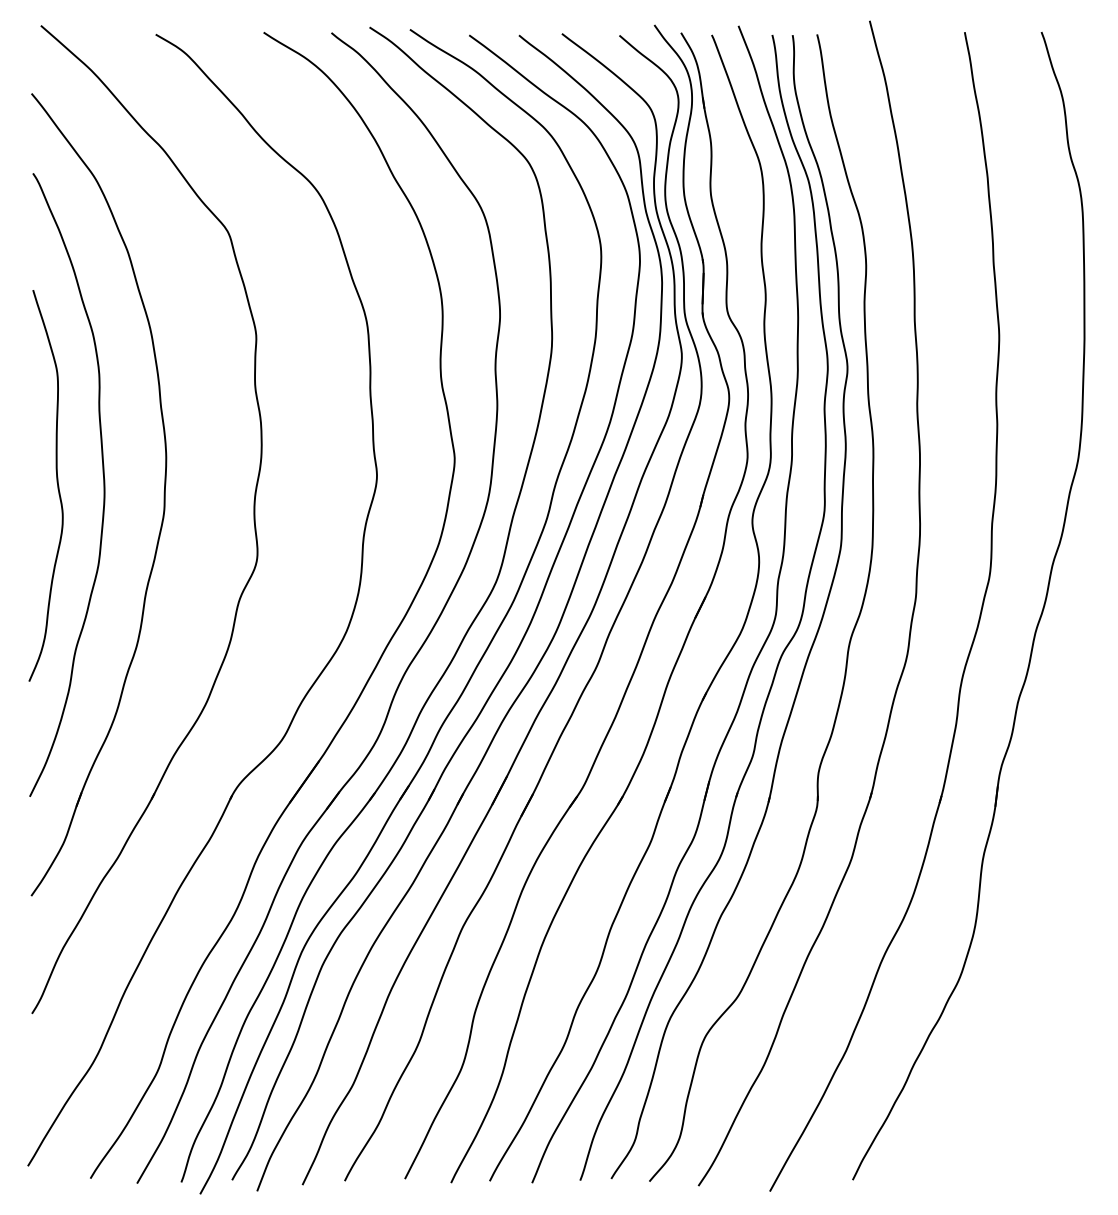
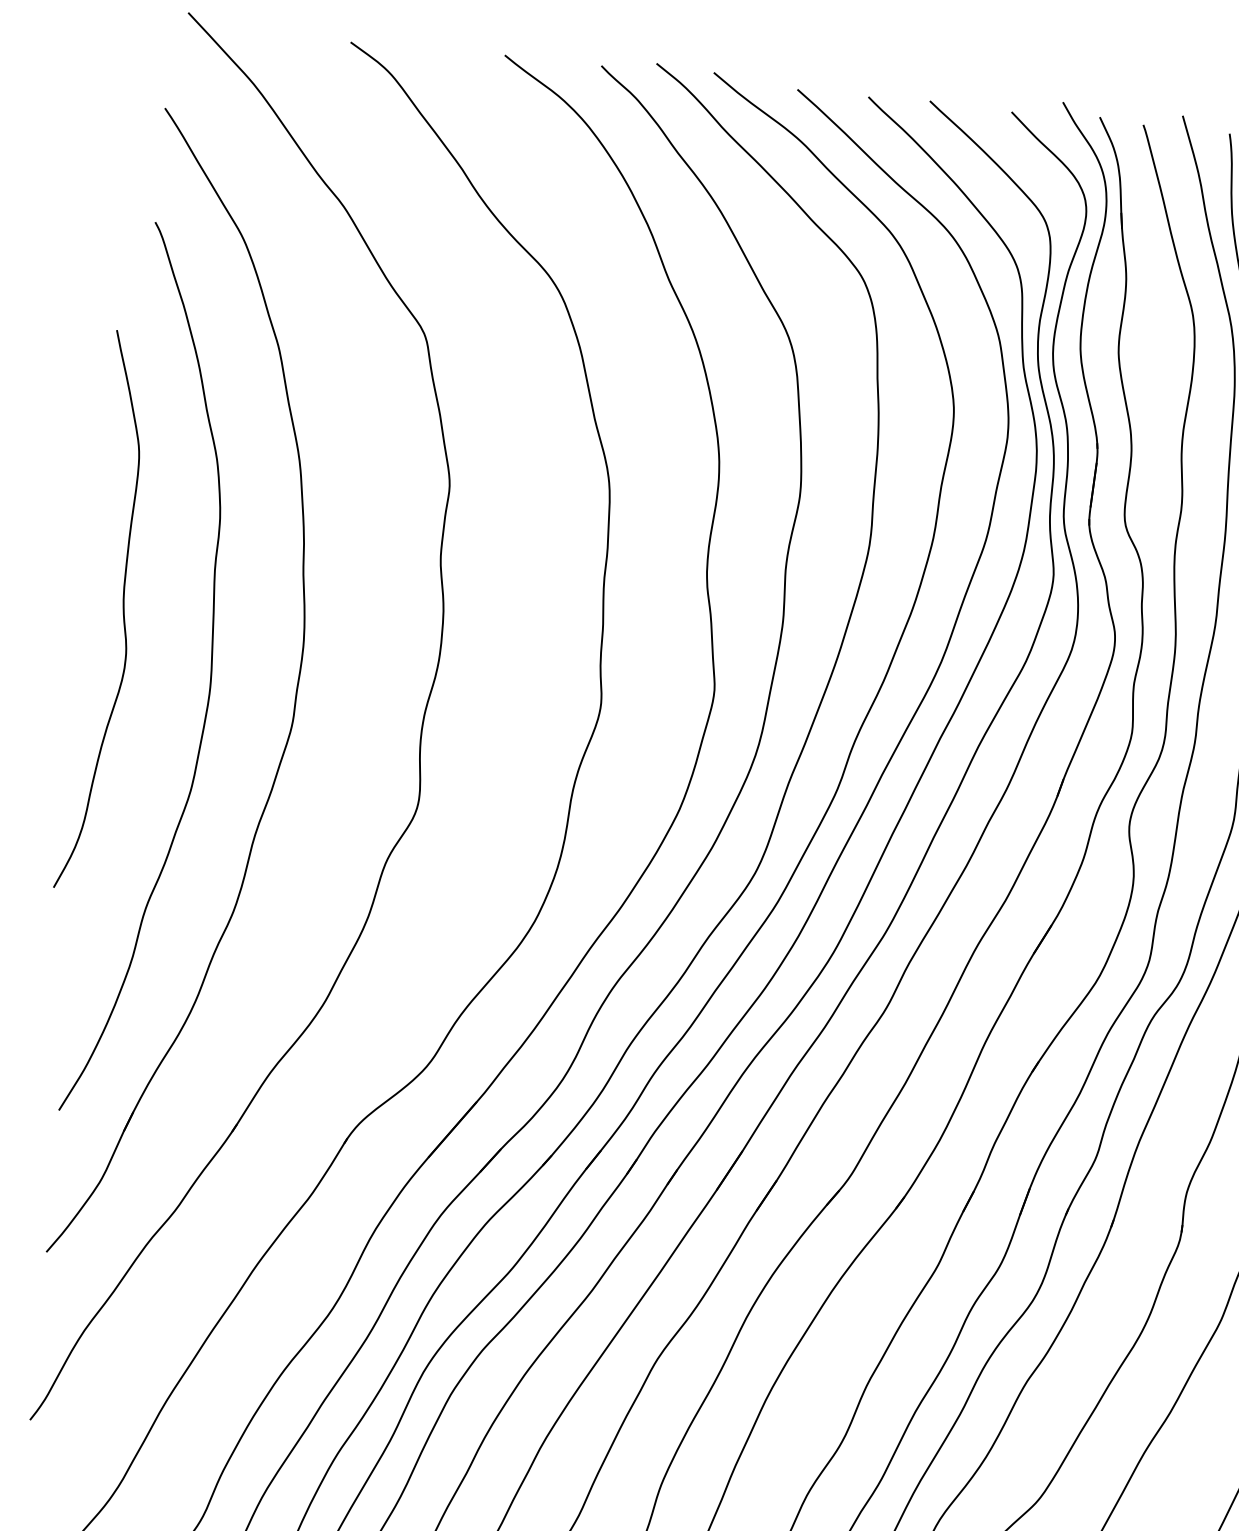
curve: (56, 482) -> (121, 607), moved

